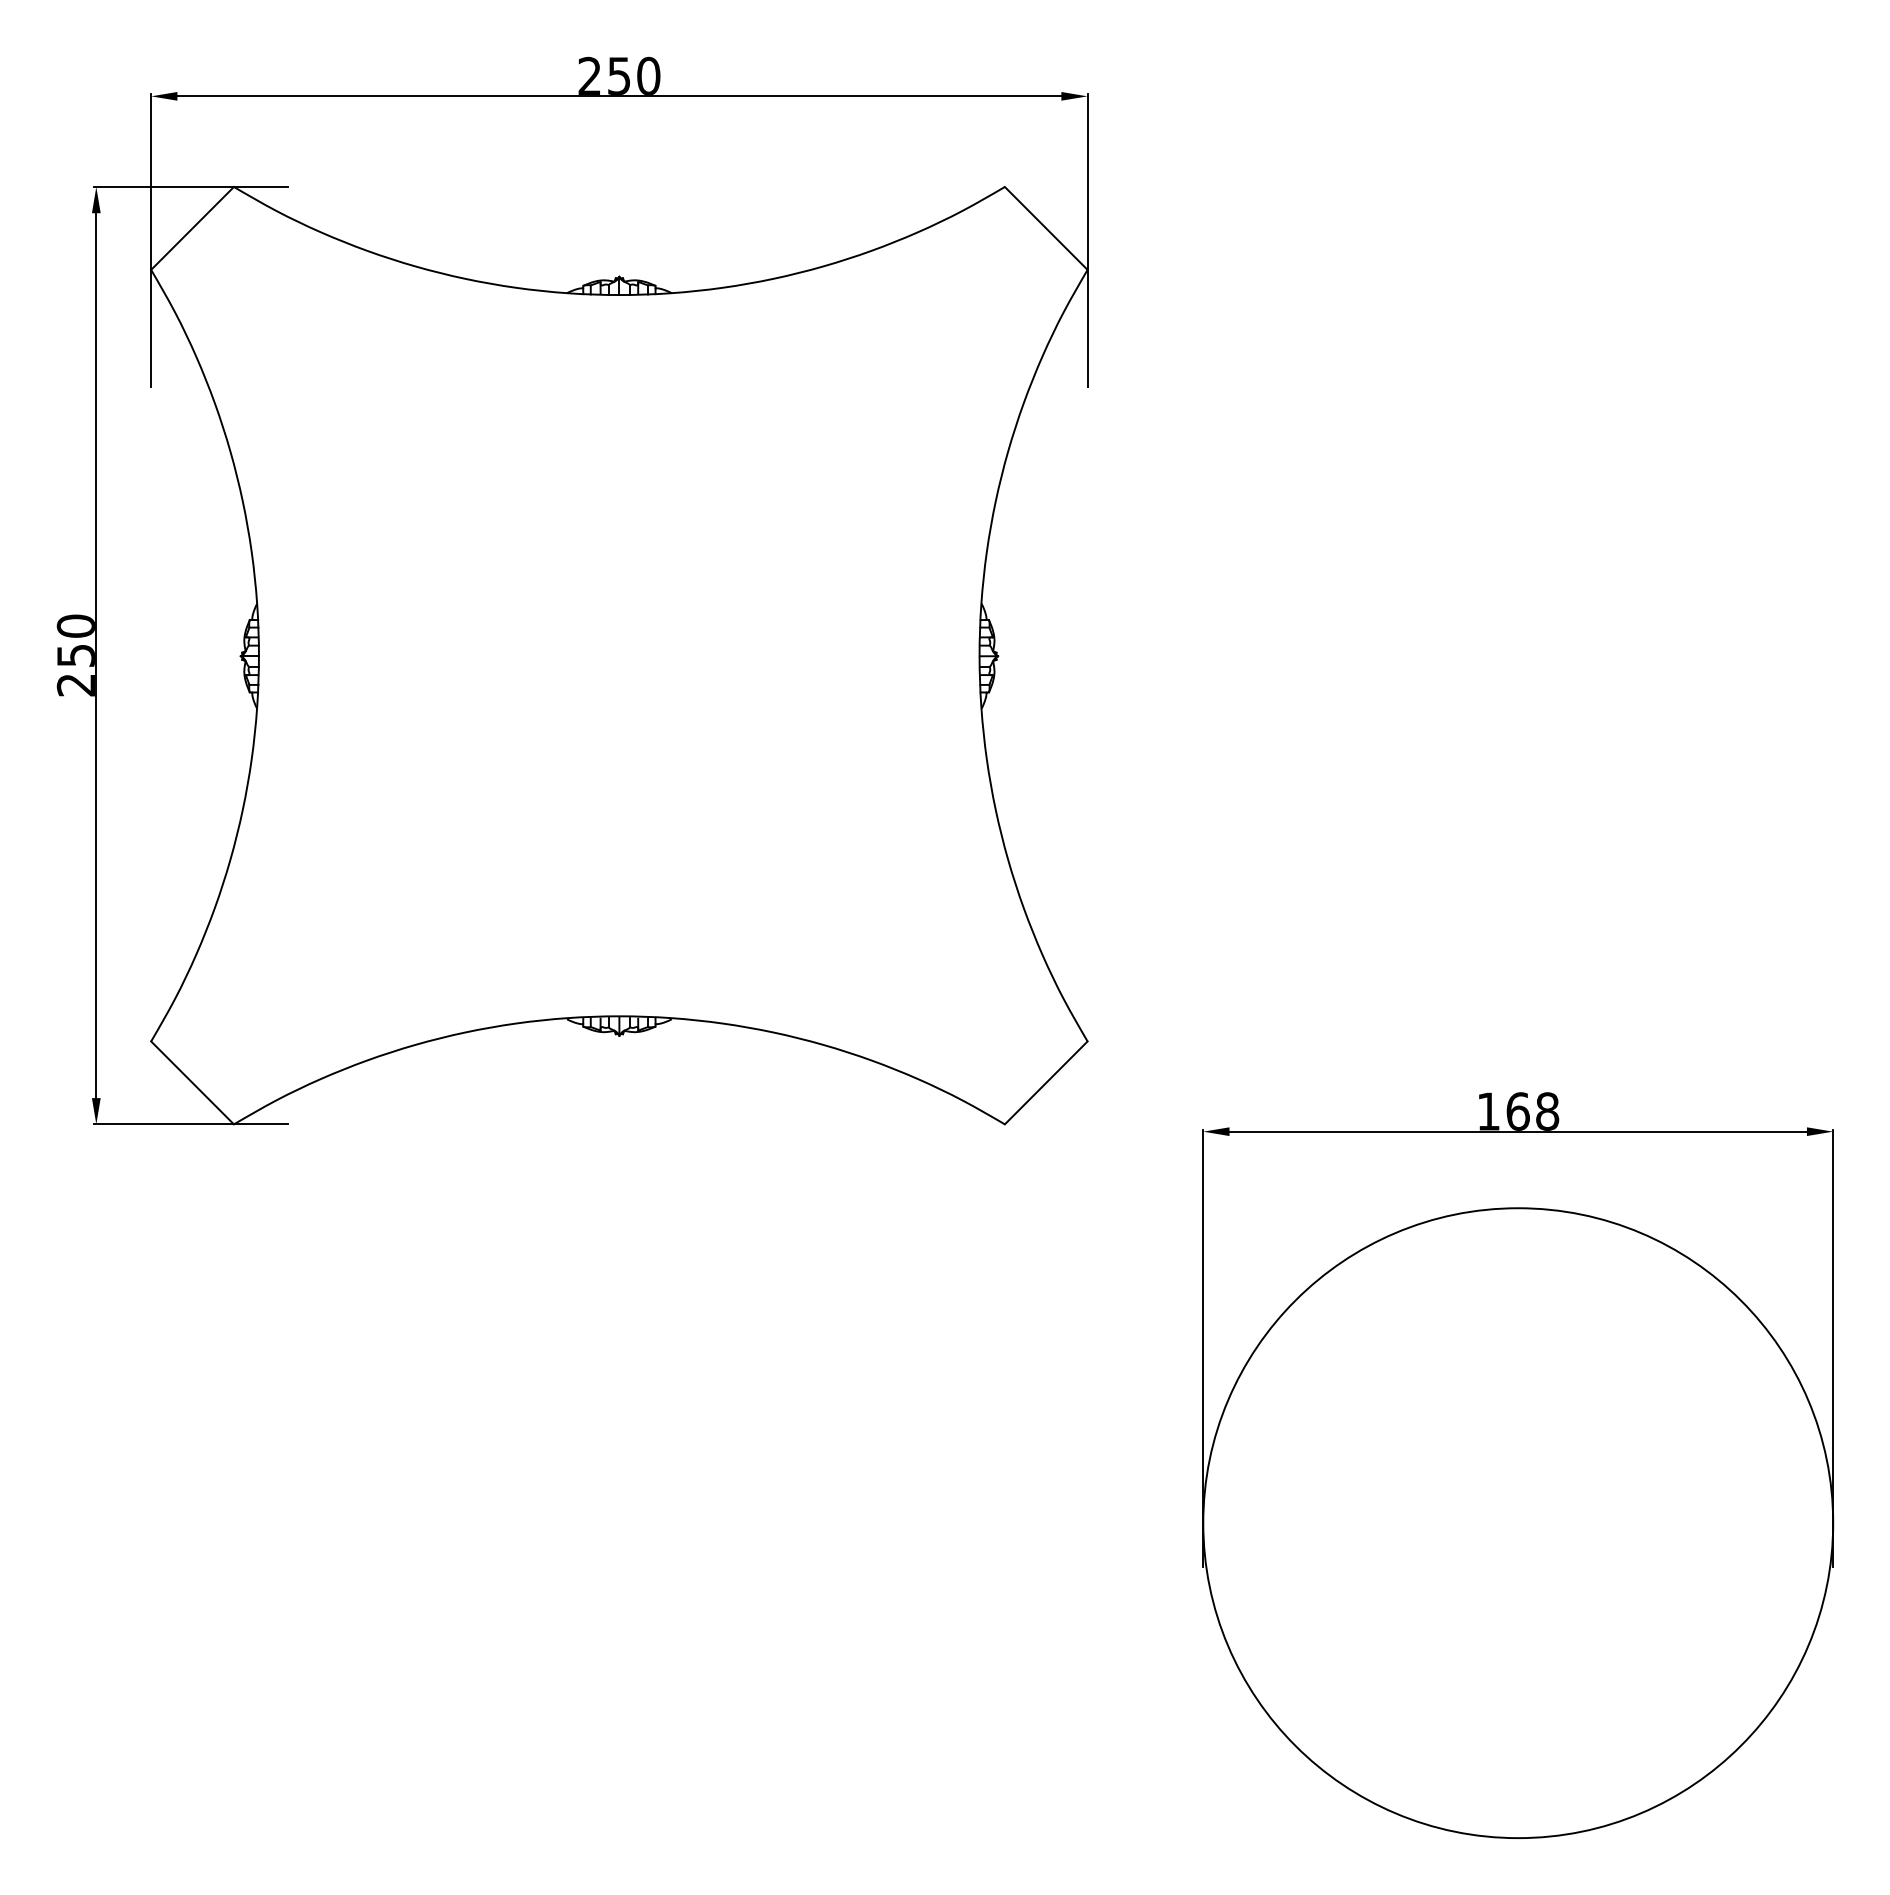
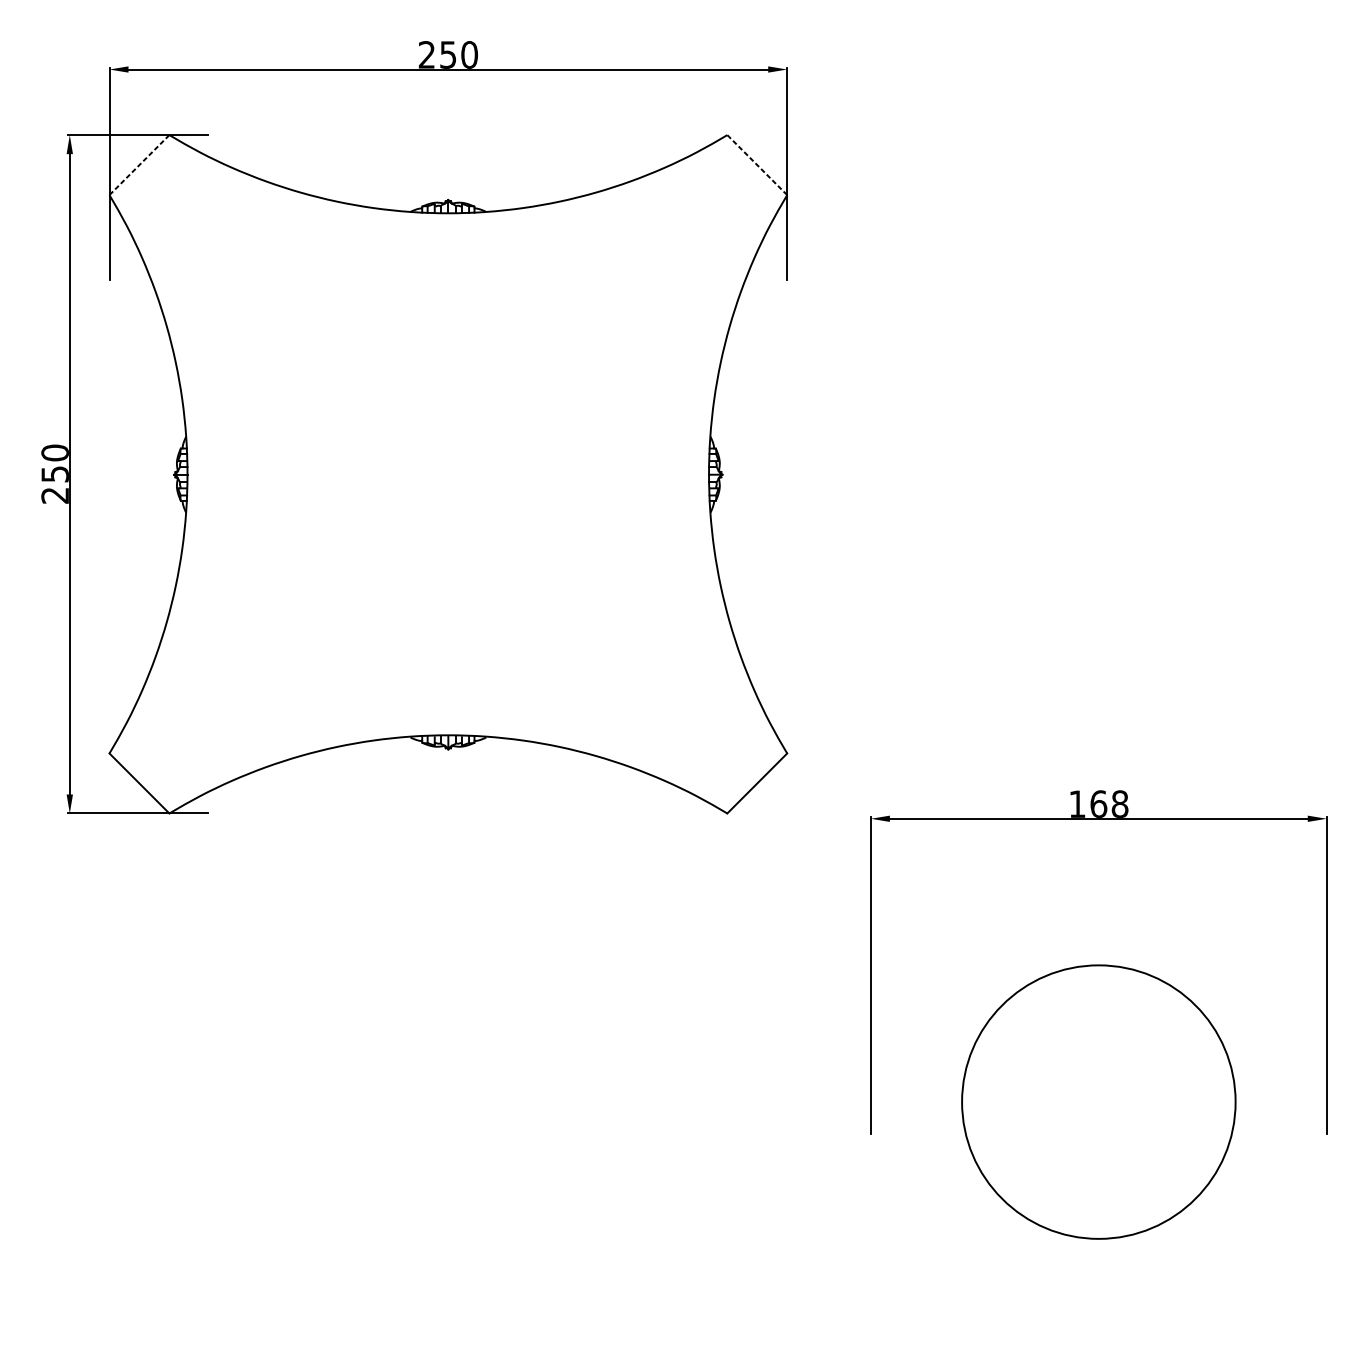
line: (192, 228) -> (139, 165), solid -> dashed
line: (1046, 228) -> (757, 165), solid -> dashed
circle: (1518, 1523) -> (1099, 1102), size x0.6

